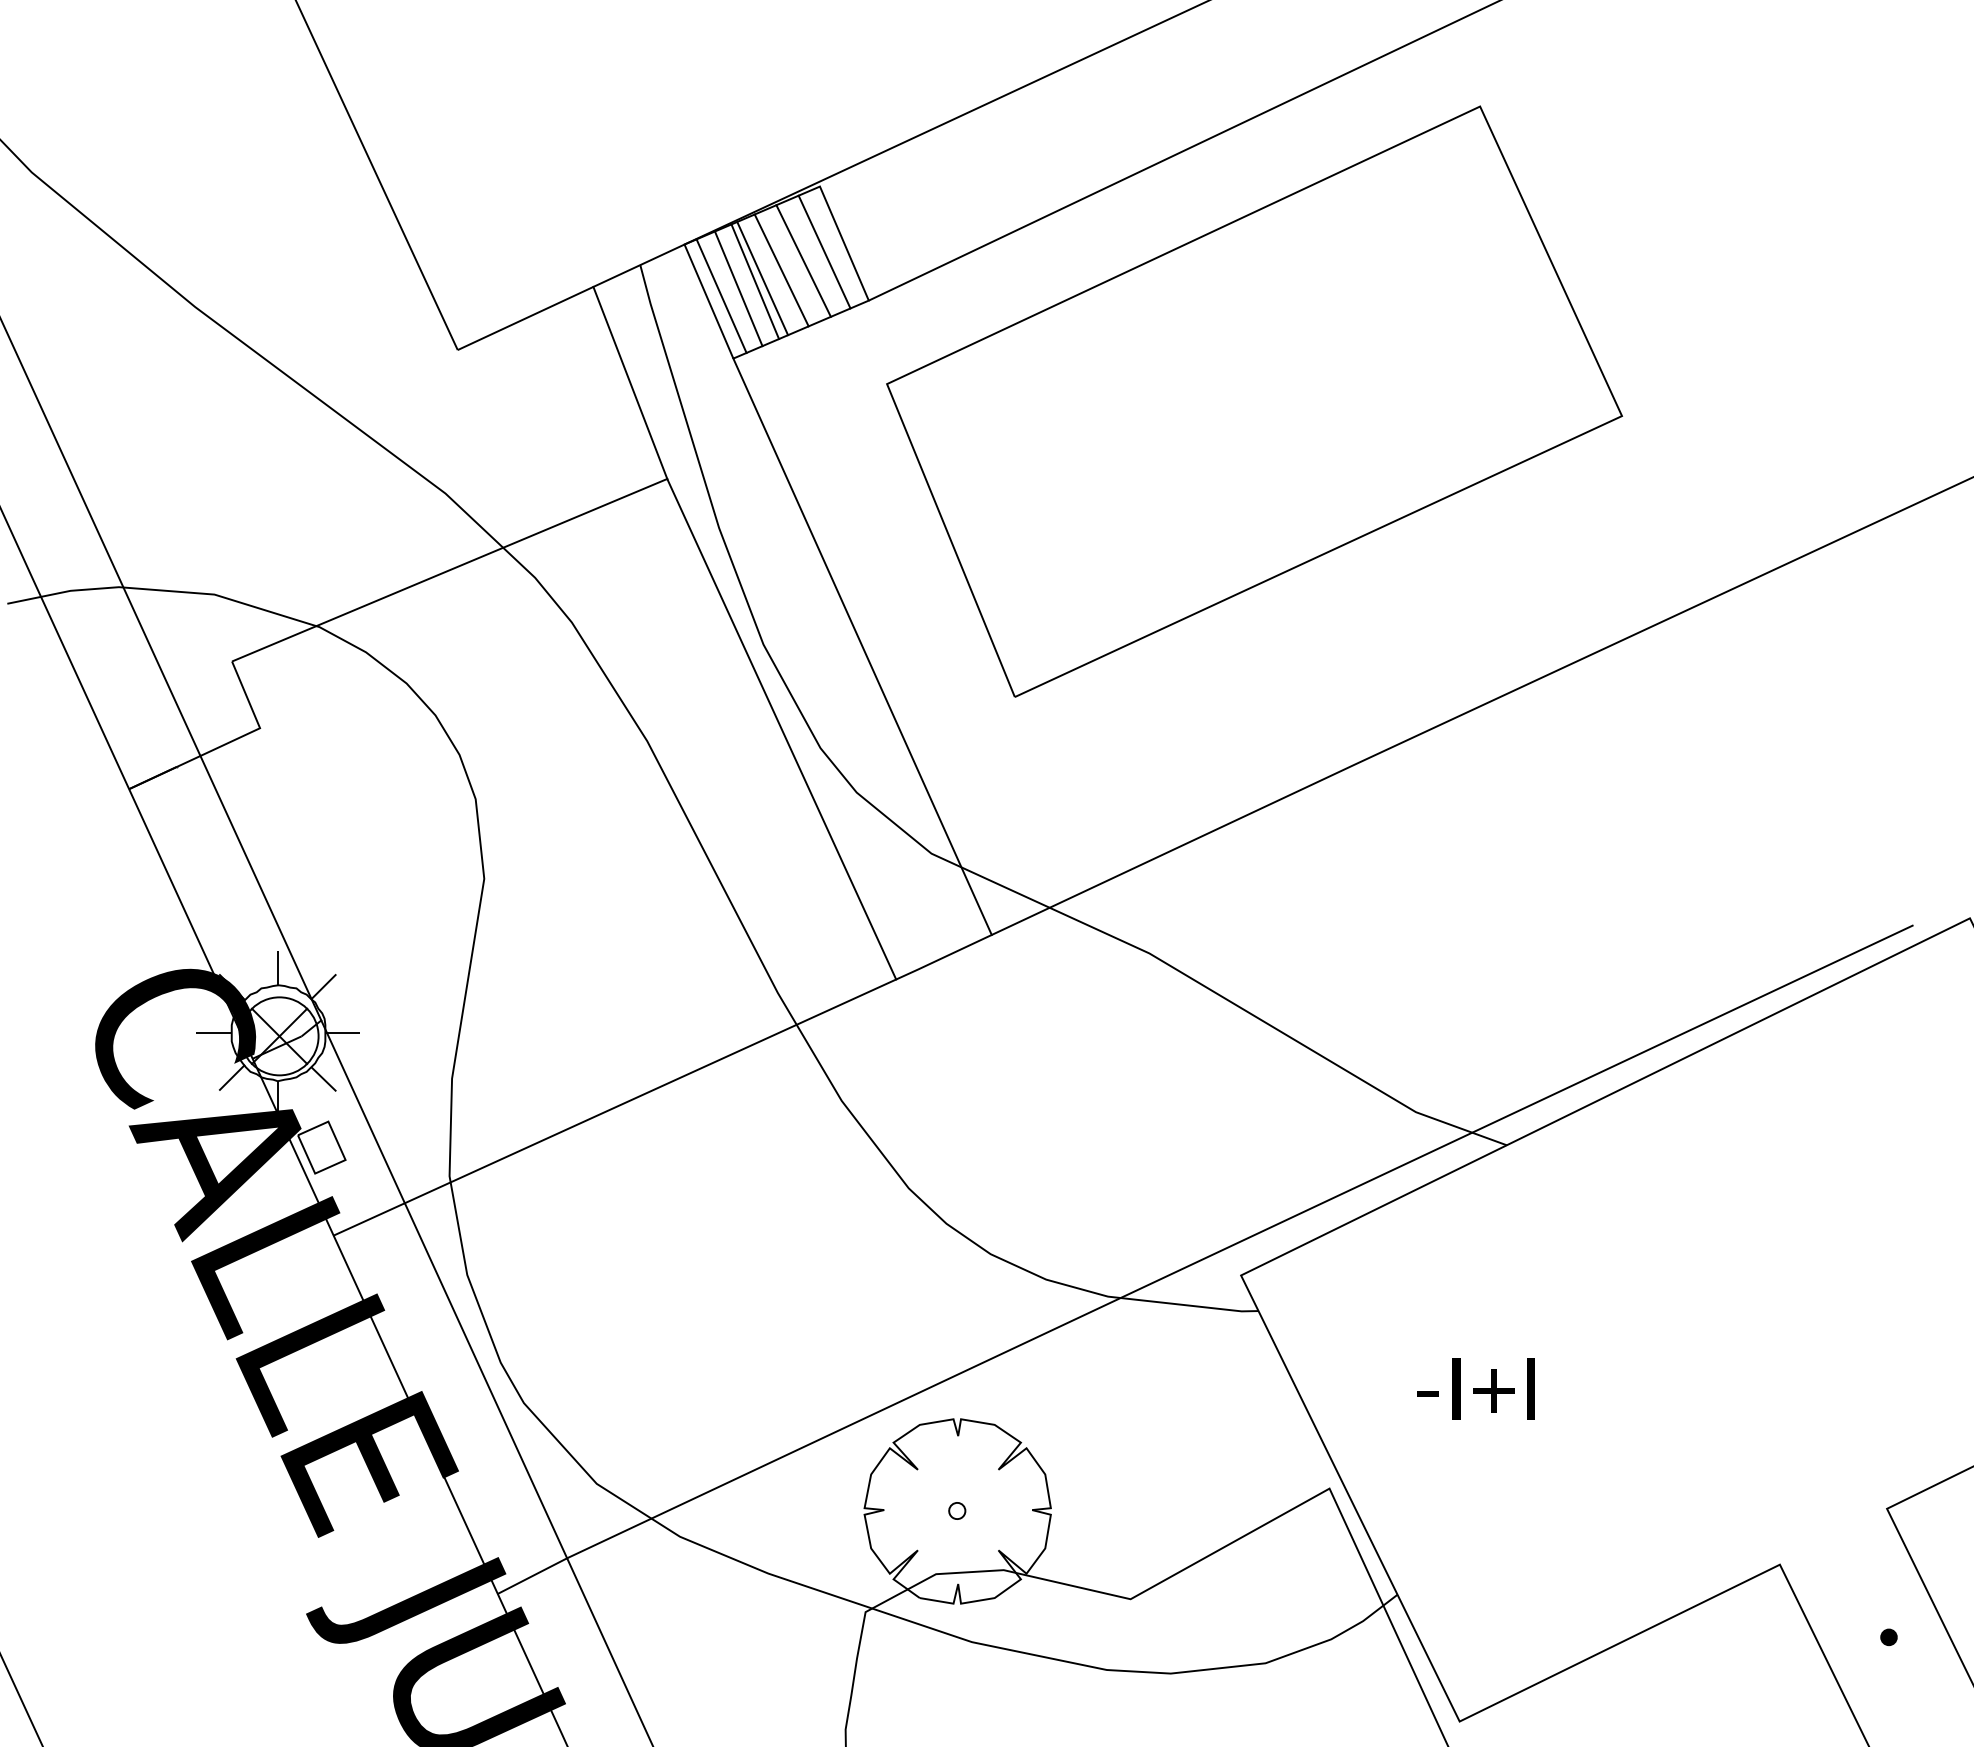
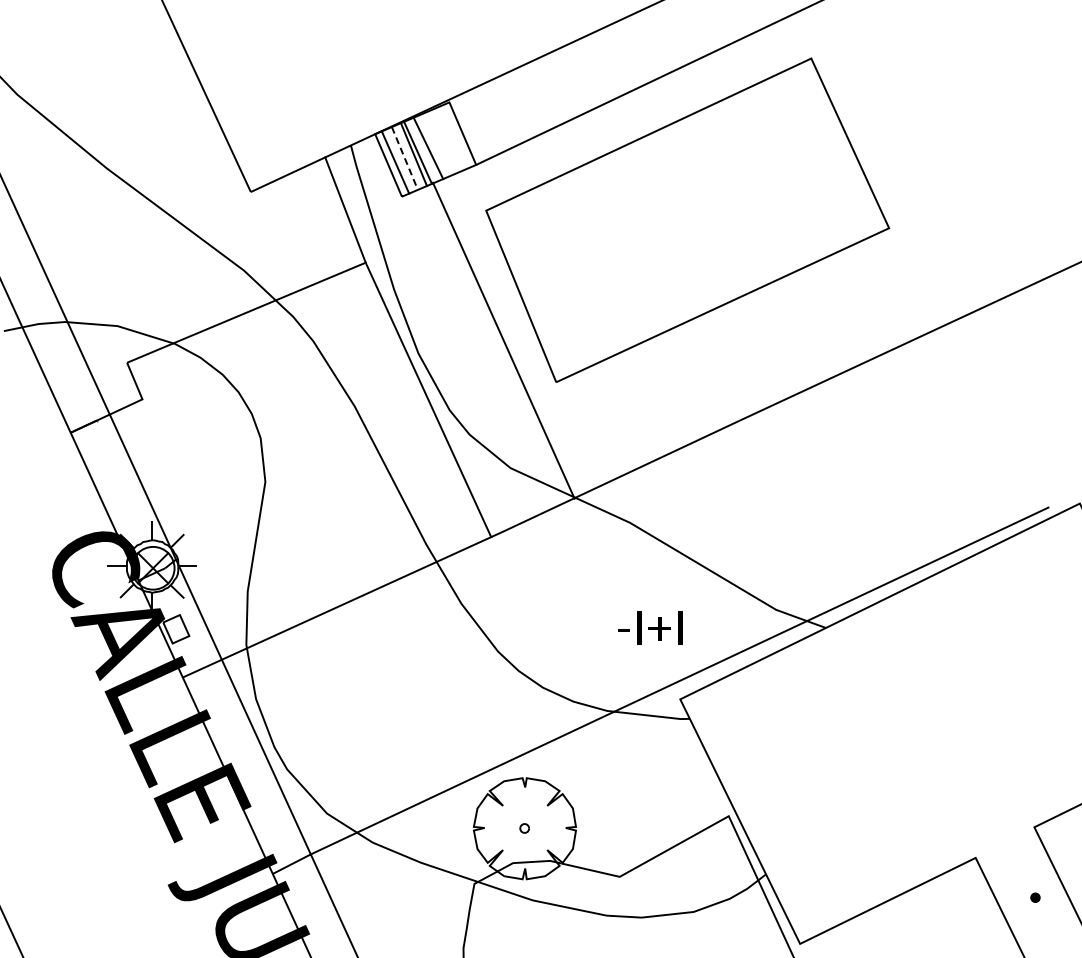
line: (823, 252) -> (451, 138), removed
line: (803, 259) -> (440, 142), removed
line: (739, 288) -> (405, 158), solid -> dashed
line: (862, 646) -> (503, 340), moved
text: (1476, 1388) -> (650, 627), moved

